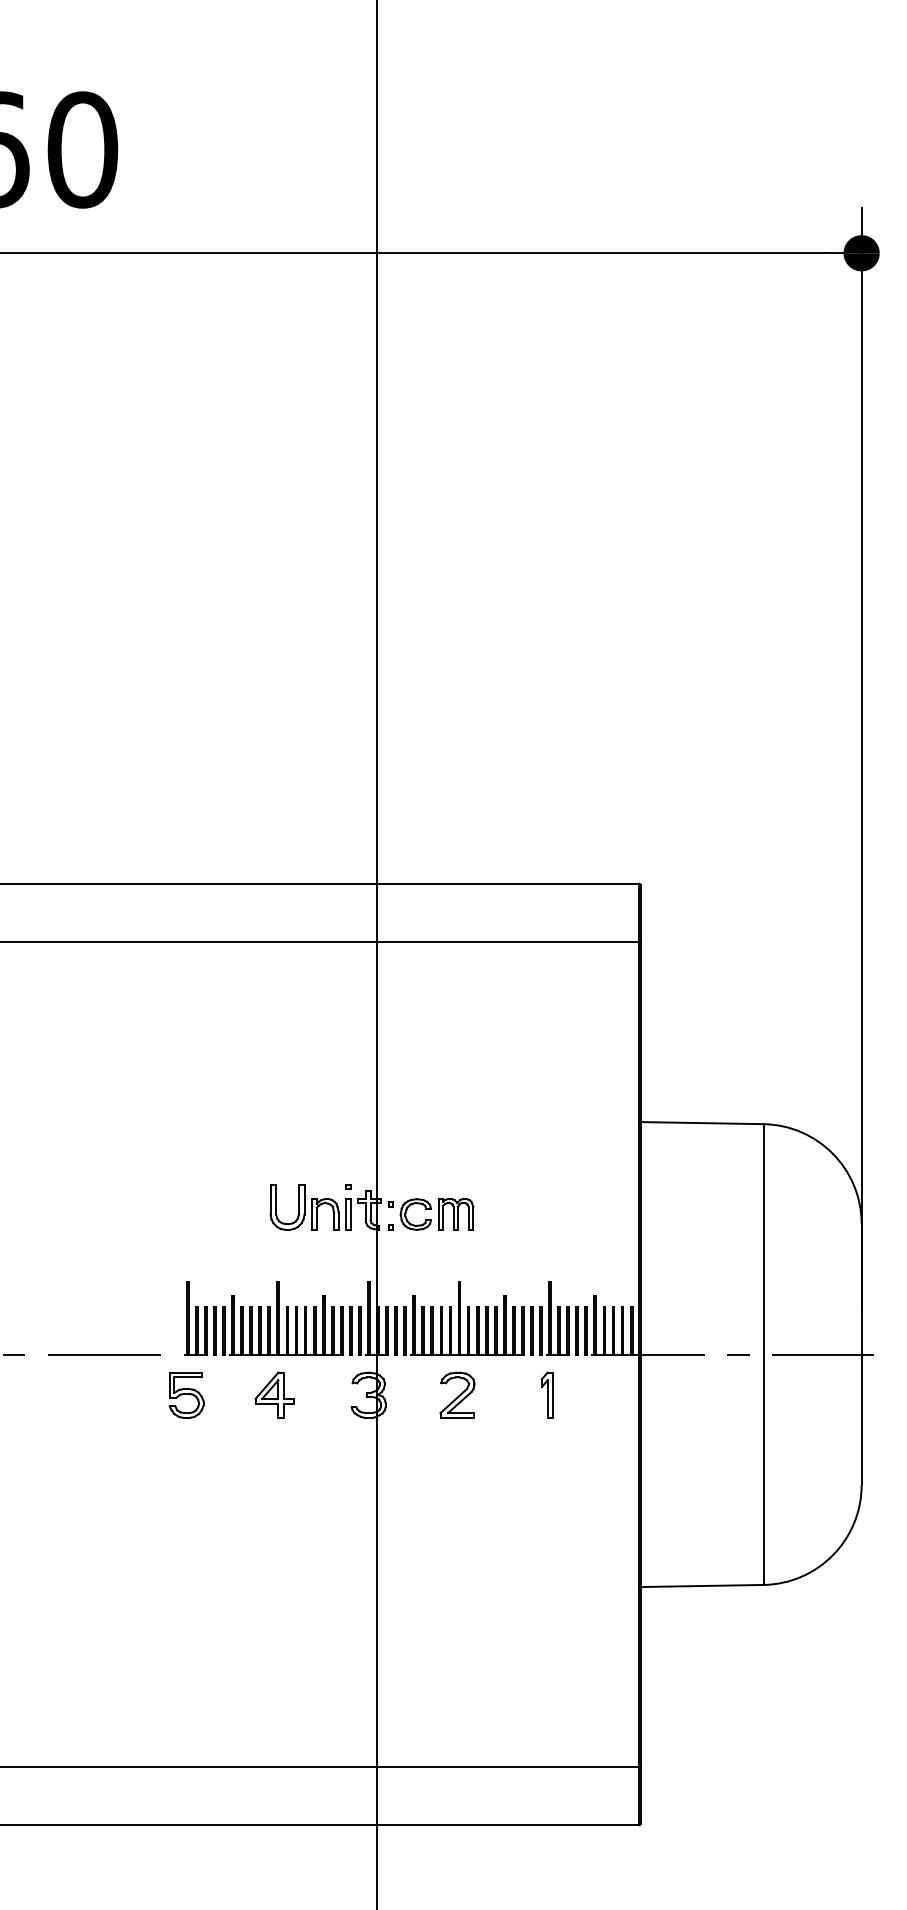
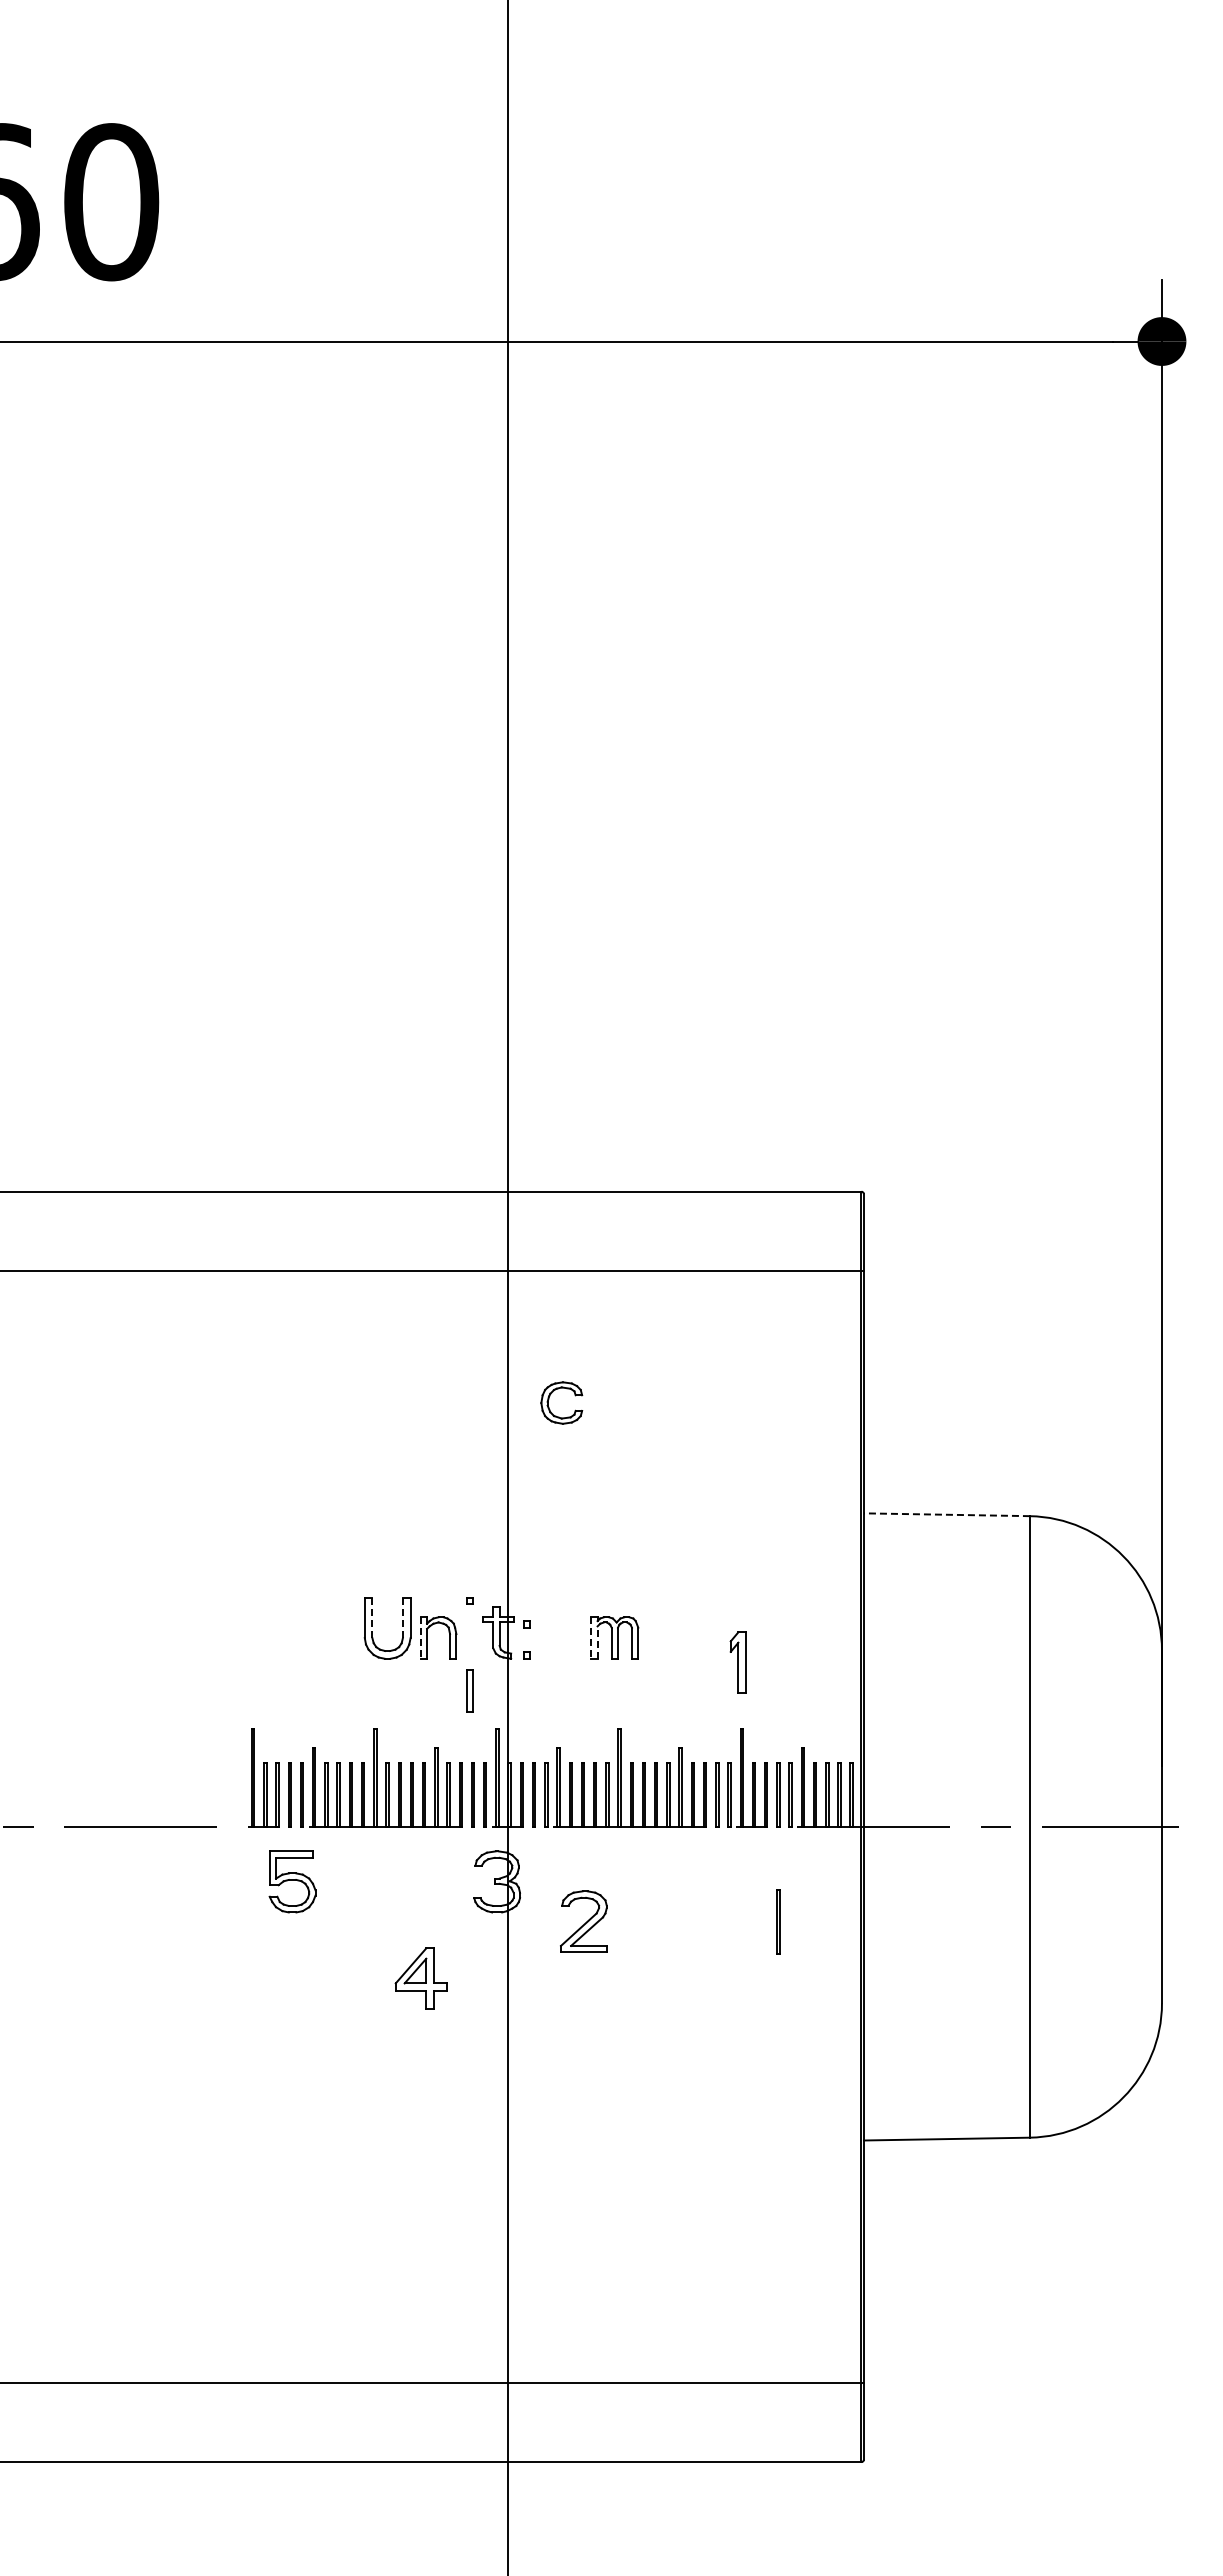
line: (701, 1122) -> (946, 1514), solid -> dashed
line: (276, 1199) -> (372, 1617), solid -> dashed
line: (298, 1200) -> (402, 1618), solid -> dashed
part: (406, 1211) -> (549, 1399), moved
line: (311, 1214) -> (420, 1638), solid -> dashed
part: (348, 1214) -> (469, 1690), moved
line: (438, 1214) -> (591, 1638), solid -> dashed
line: (443, 1217) -> (597, 1642), solid -> dashed
part: (186, 1395) -> (292, 1881), moved
part: (274, 1395) -> (420, 1978), moved
part: (457, 1395) -> (583, 1921), moved
part: (546, 1395) -> (737, 1662), moved
line: (576, 1424) -> (777, 1921), added

